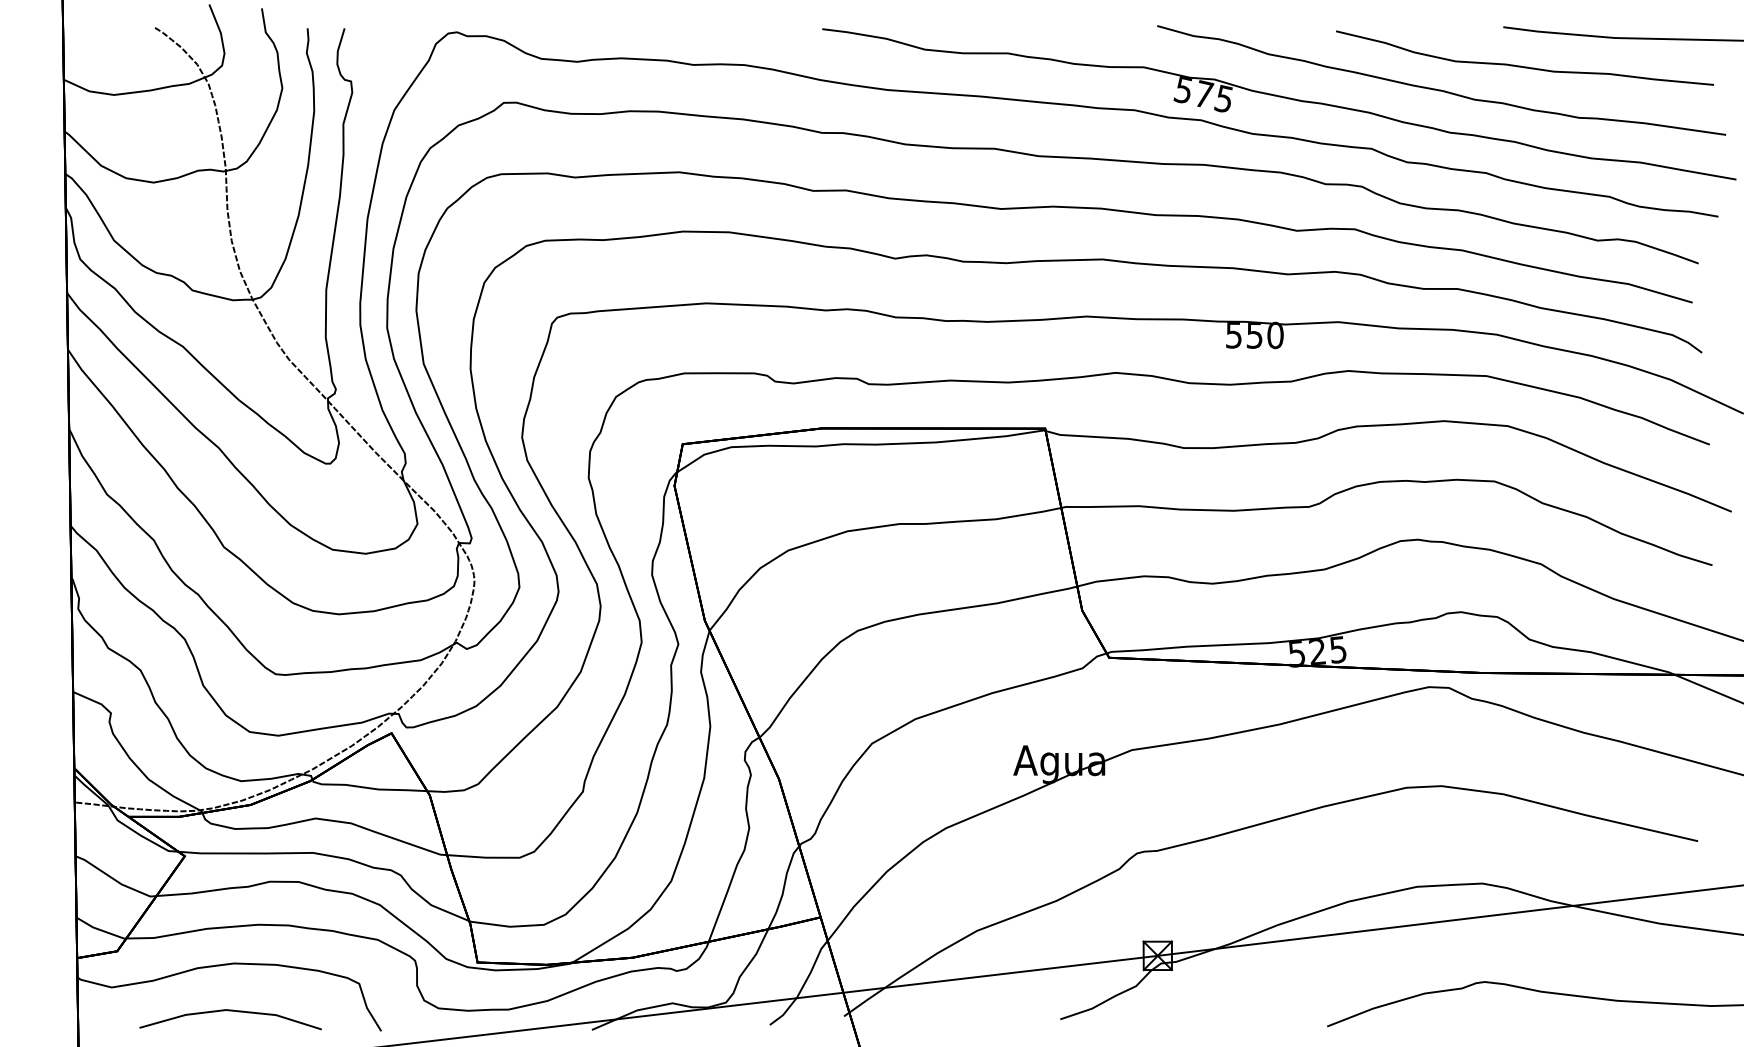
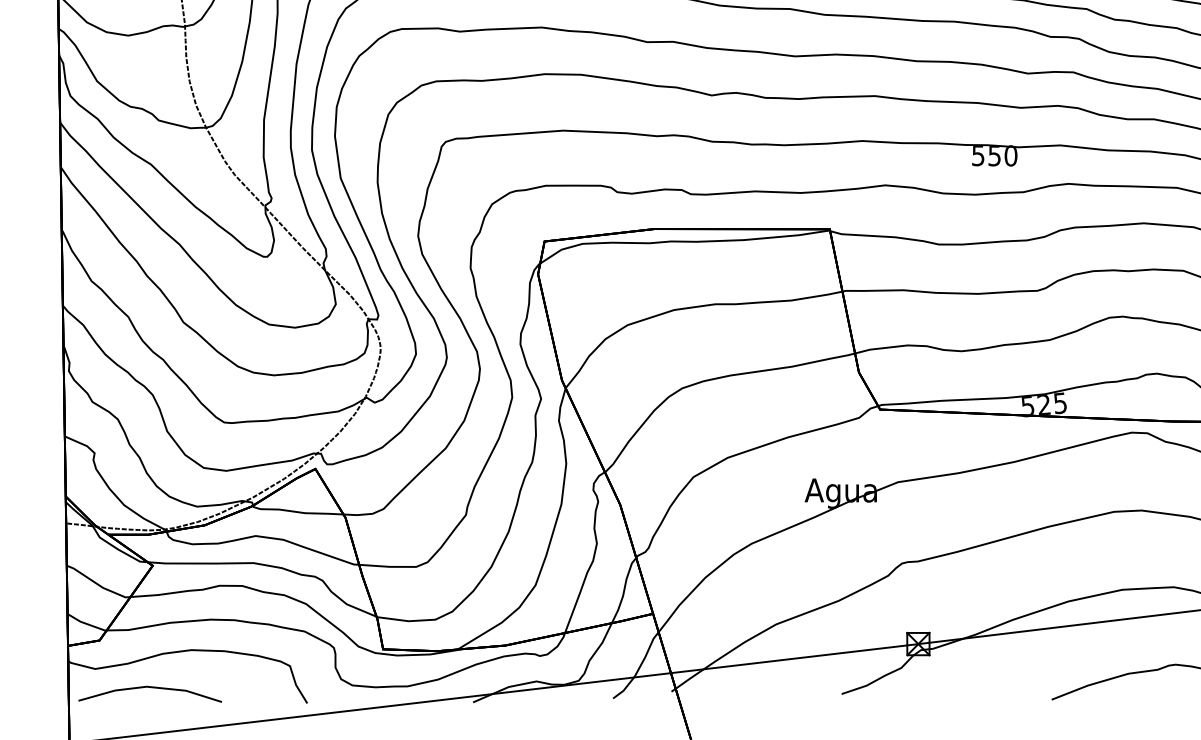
line: (230, 1011) -> (150, 687), moved

